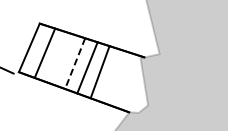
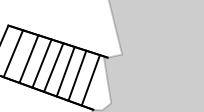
line: (61, 58) -> (29, 58), added
line: (74, 64) -> (41, 64), dashed -> solid
line: (112, 76) -> (77, 75), added
line: (126, 80) -> (90, 79), added

